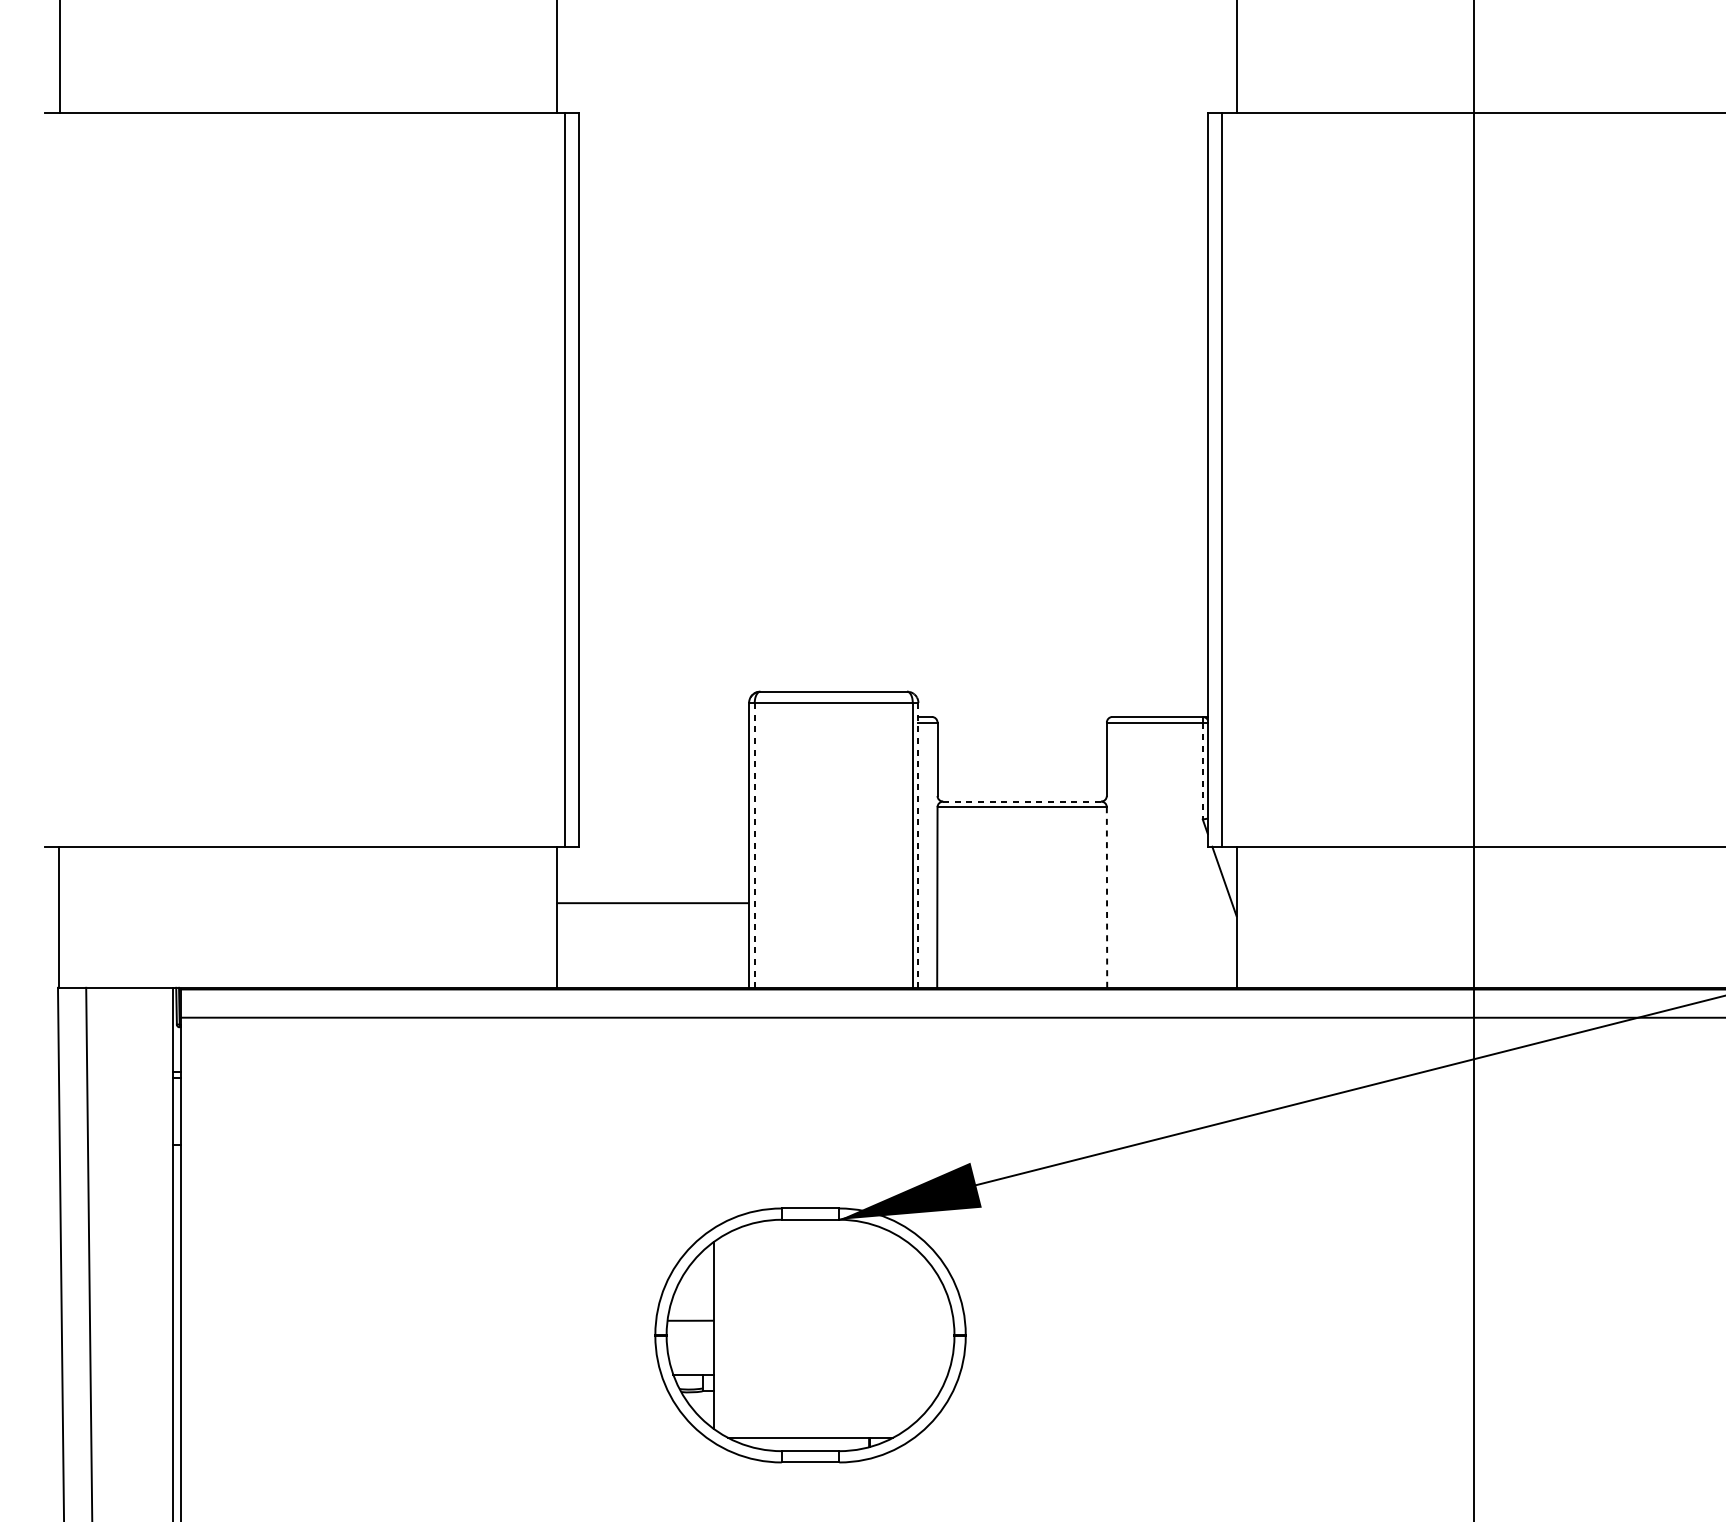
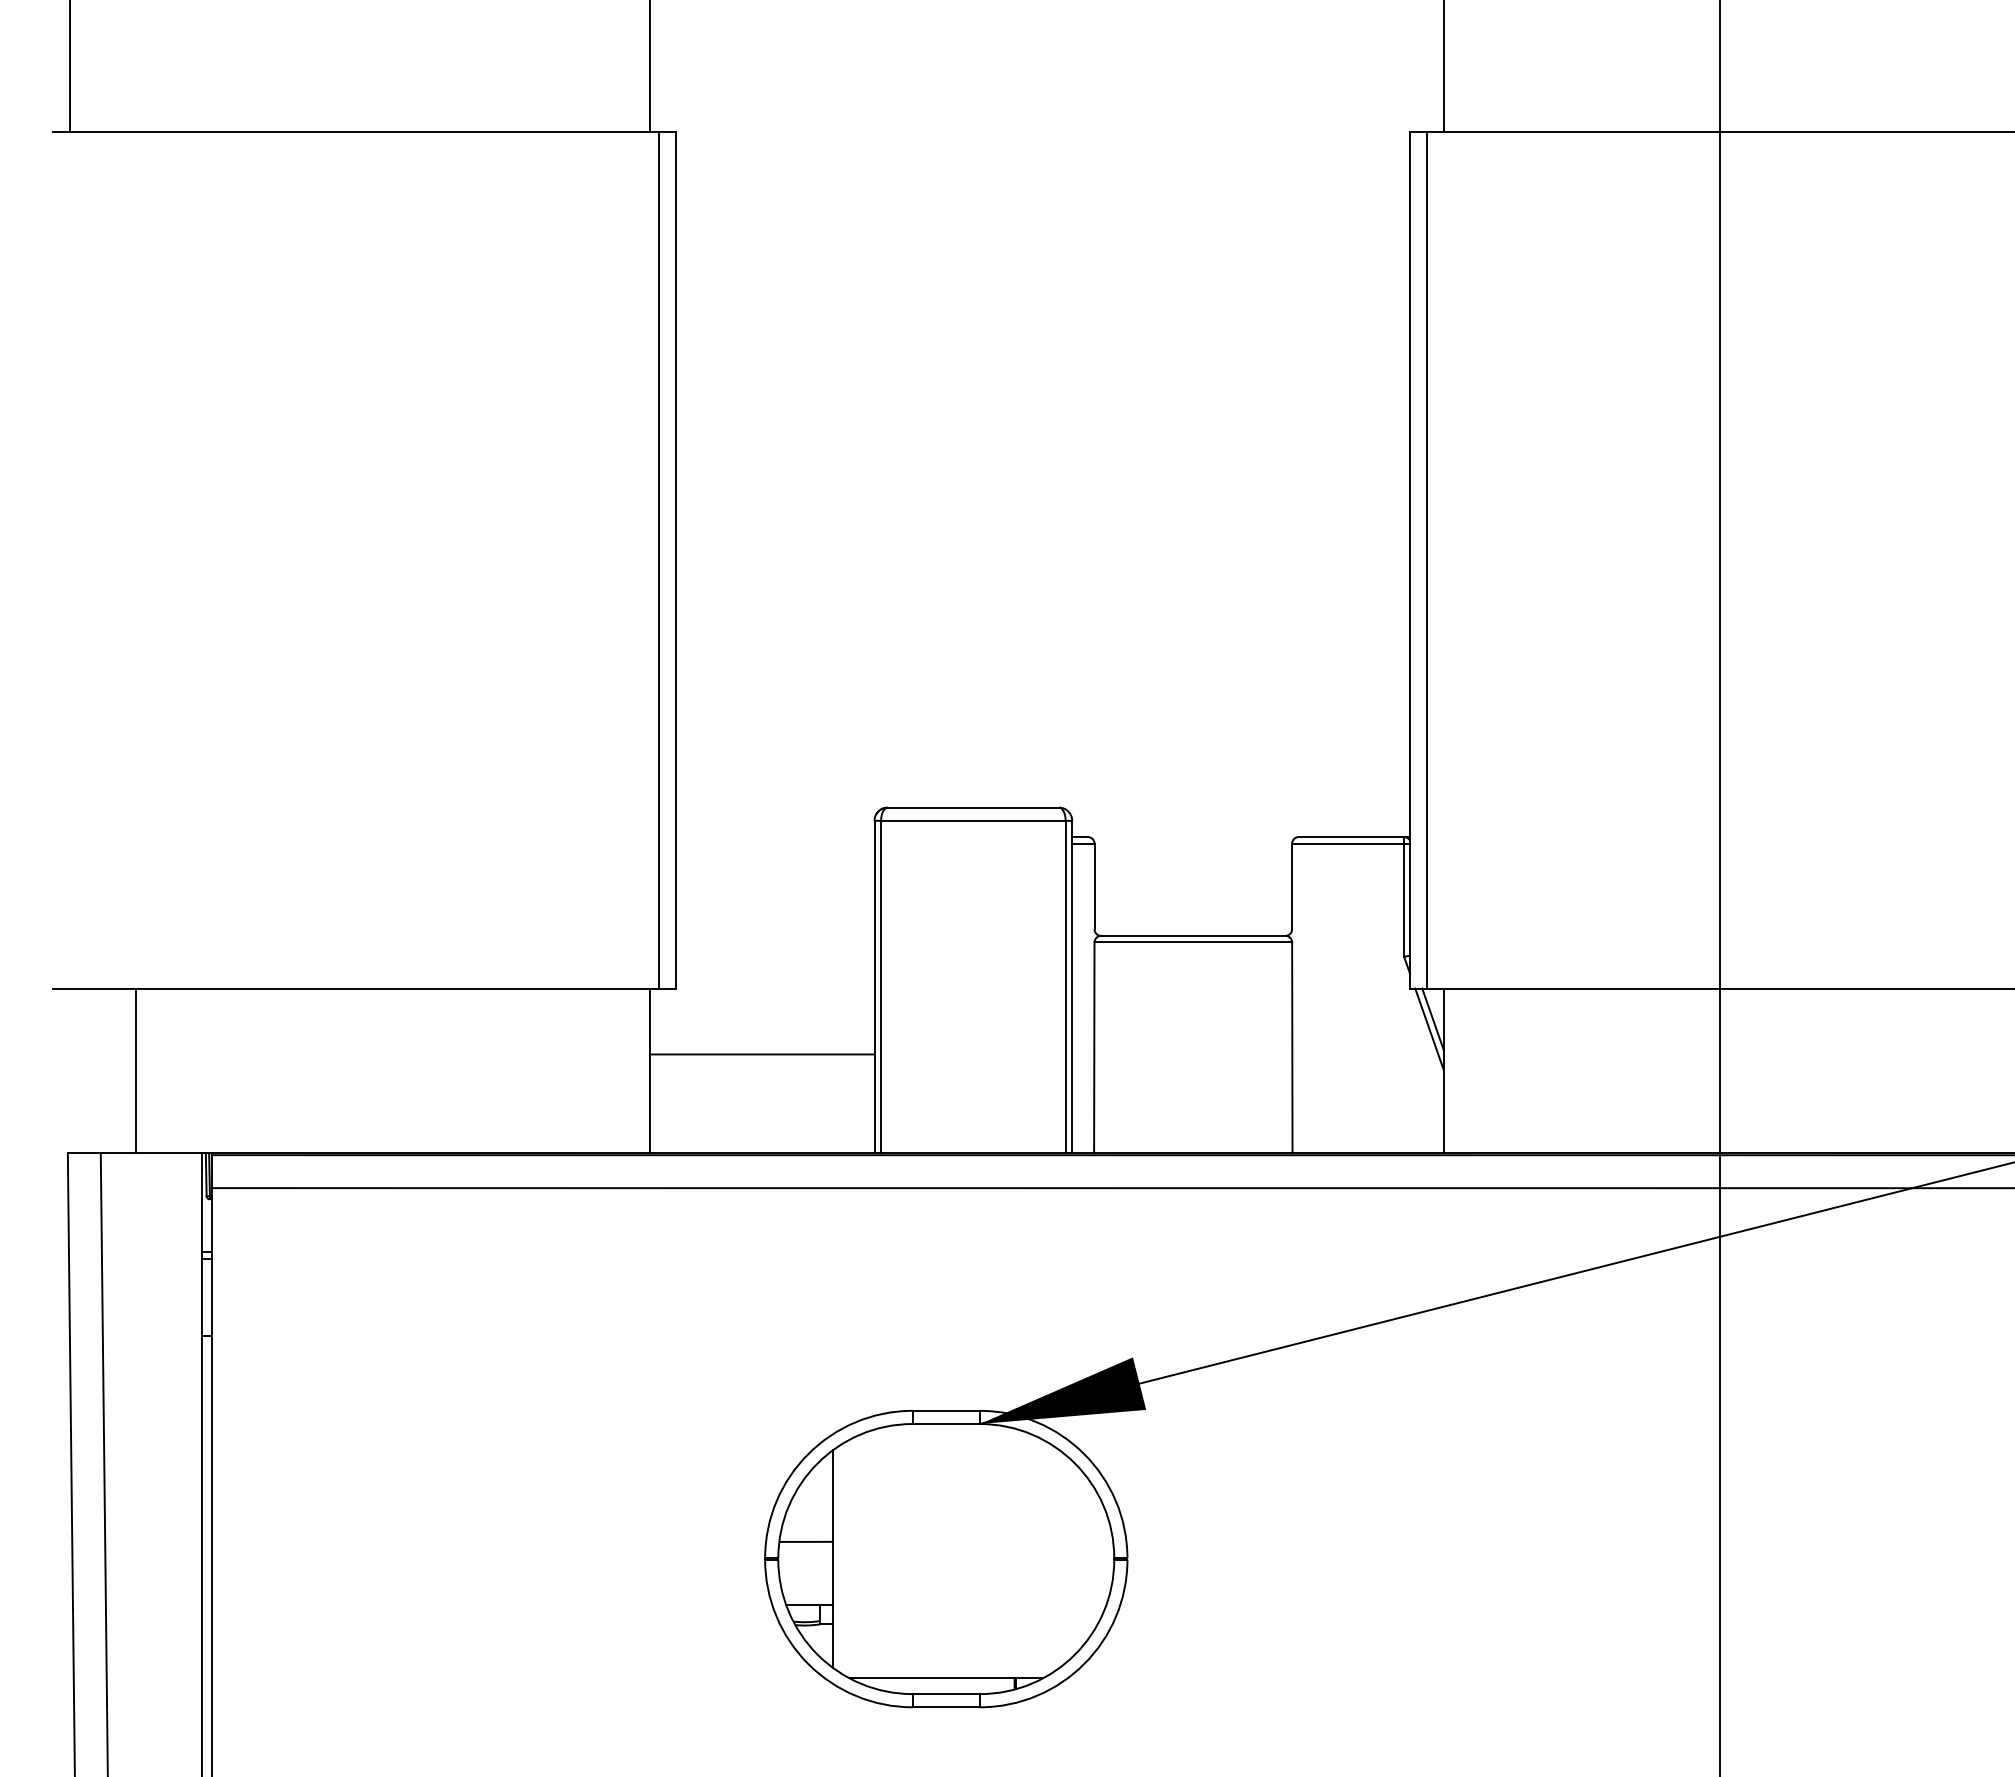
line: (1203, 771) -> (1404, 900), dashed -> solid
line: (1022, 801) -> (1193, 935), dashed -> solid
line: (755, 845) -> (881, 987), dashed -> solid
line: (918, 845) -> (1072, 987), dashed -> solid
line: (1227, 872) -> (1432, 1018), added
line: (1107, 897) -> (1292, 1047), dashed -> solid
line: (59, 916) -> (136, 1070), moved

